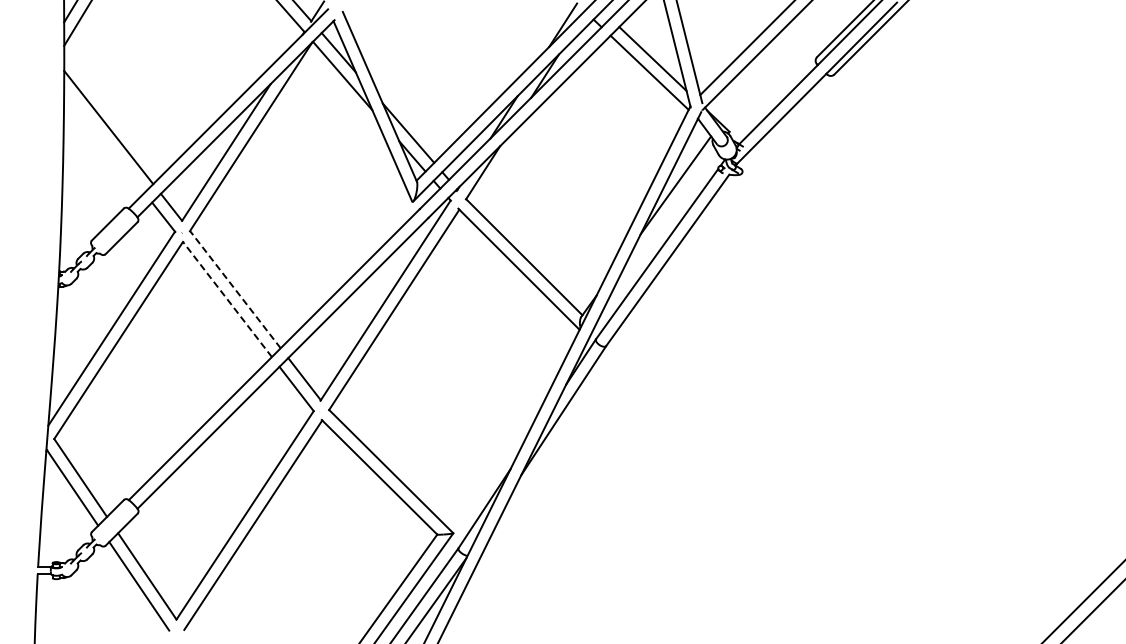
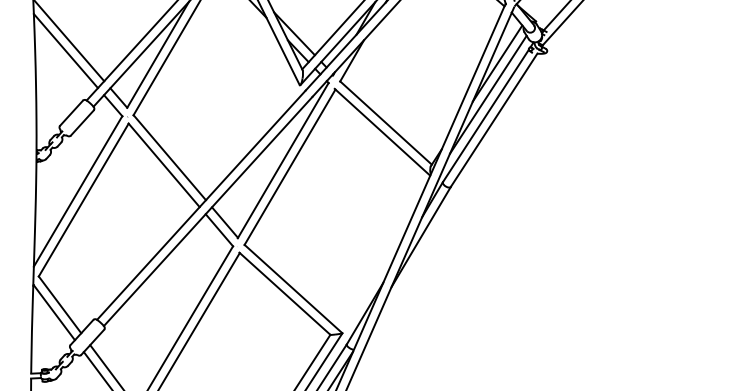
line: (104, 141) -> (66, 50), added
line: (661, 225) -> (488, 94), added
line: (235, 289) -> (169, 157), dashed -> solid
line: (227, 299) -> (164, 165), dashed -> solid

